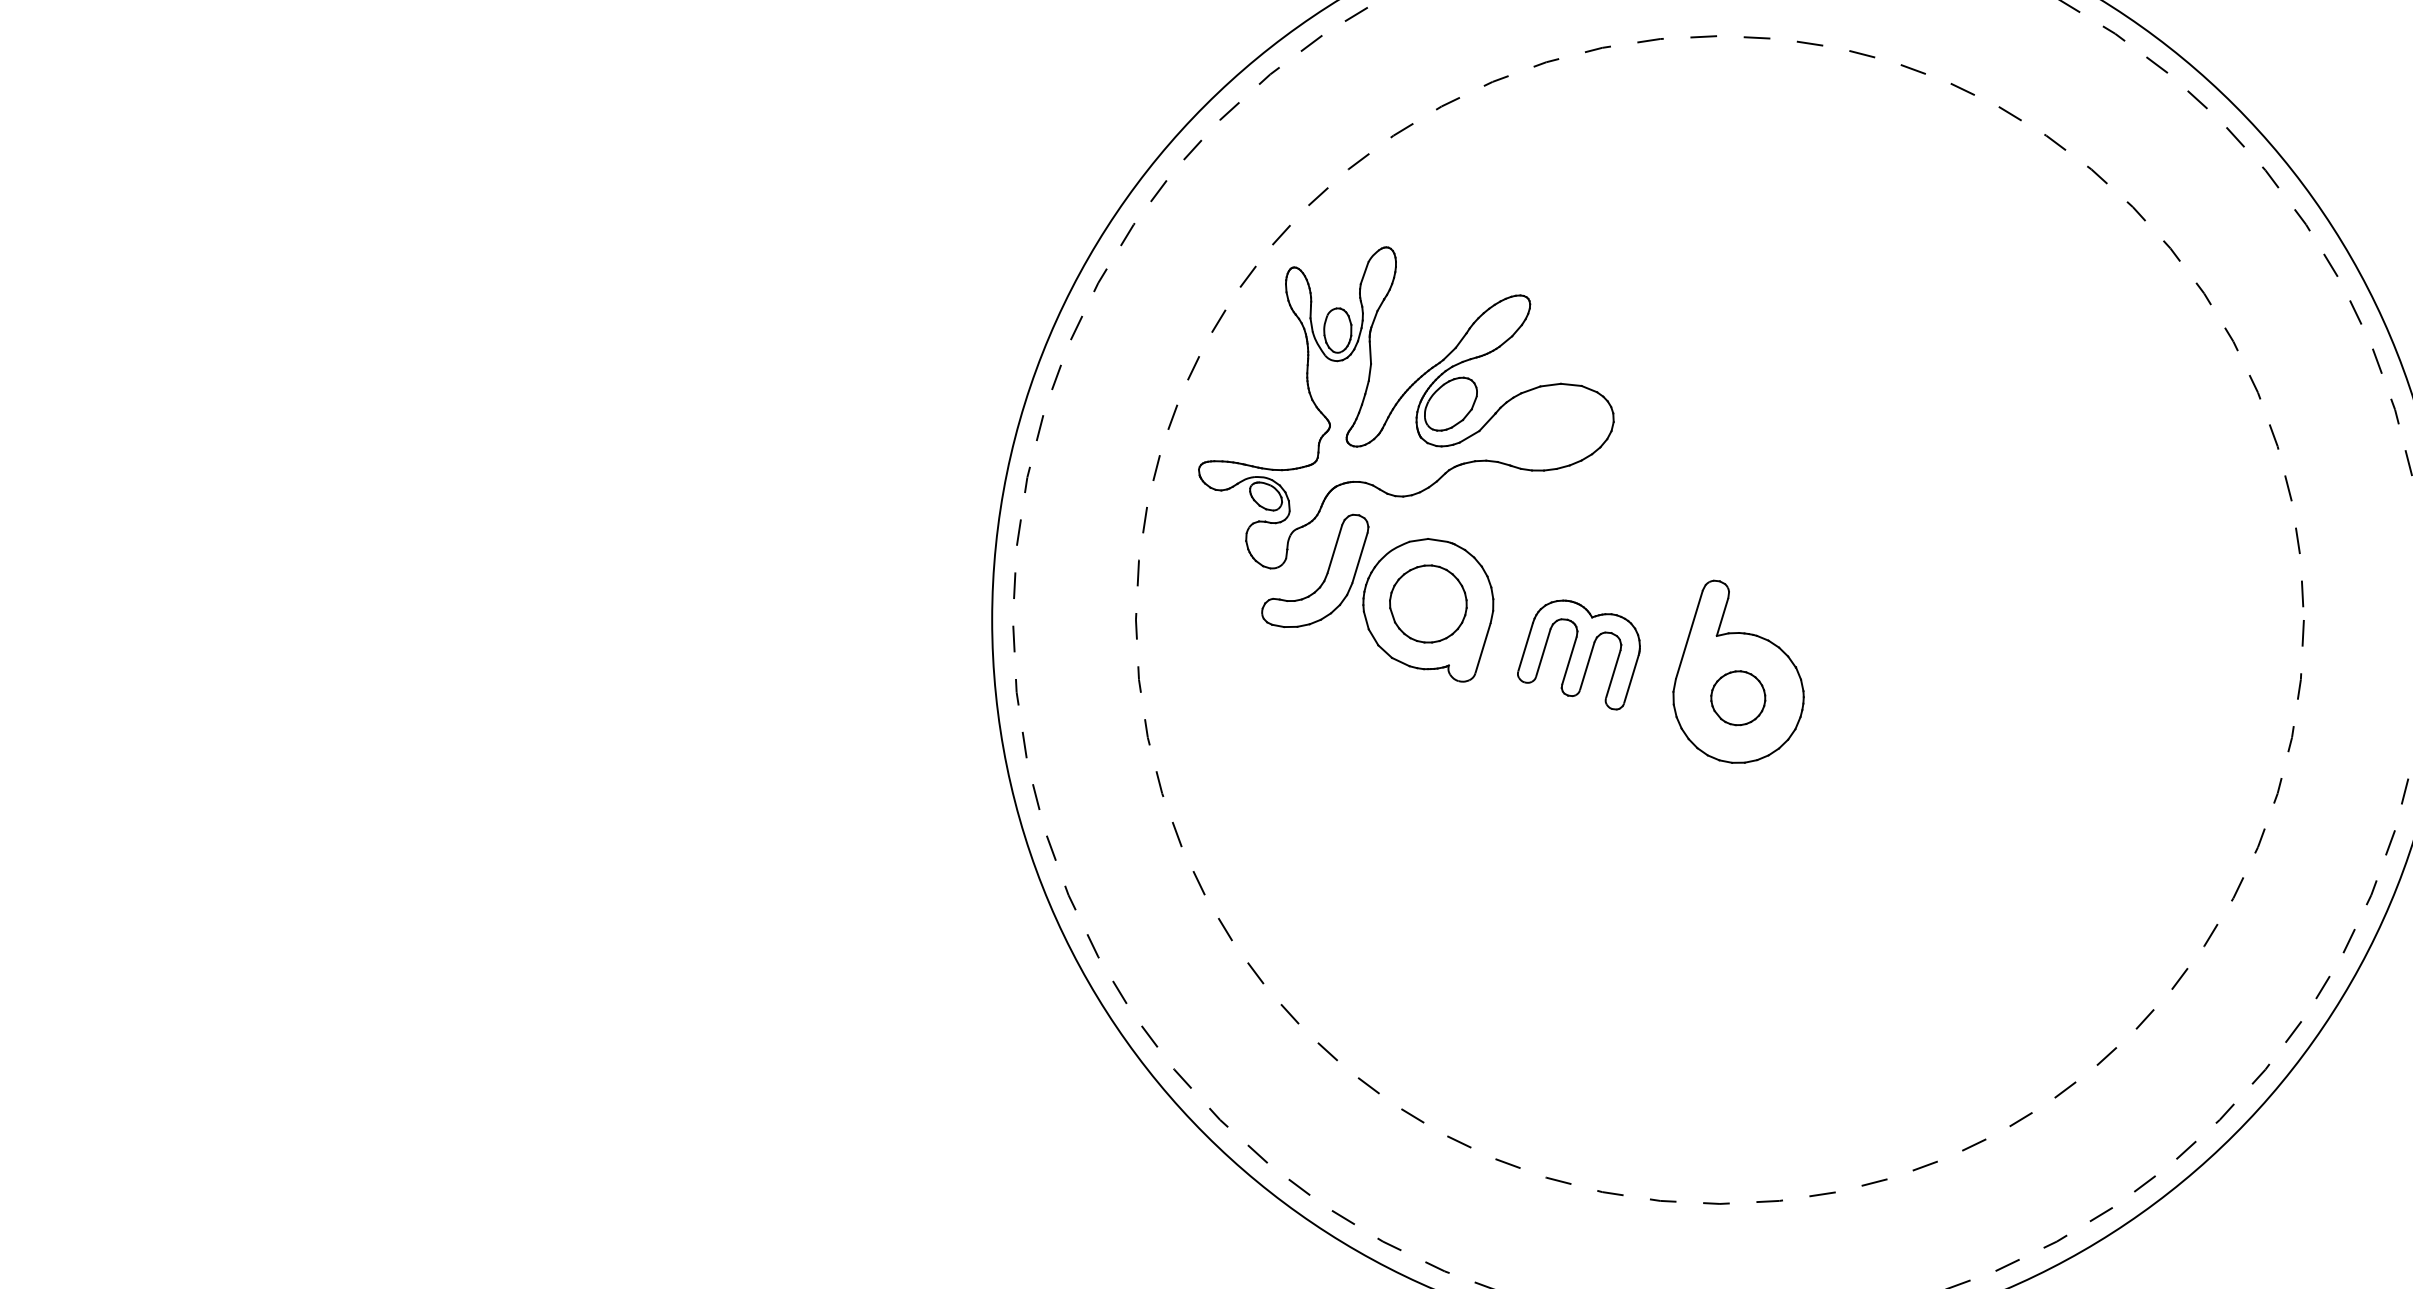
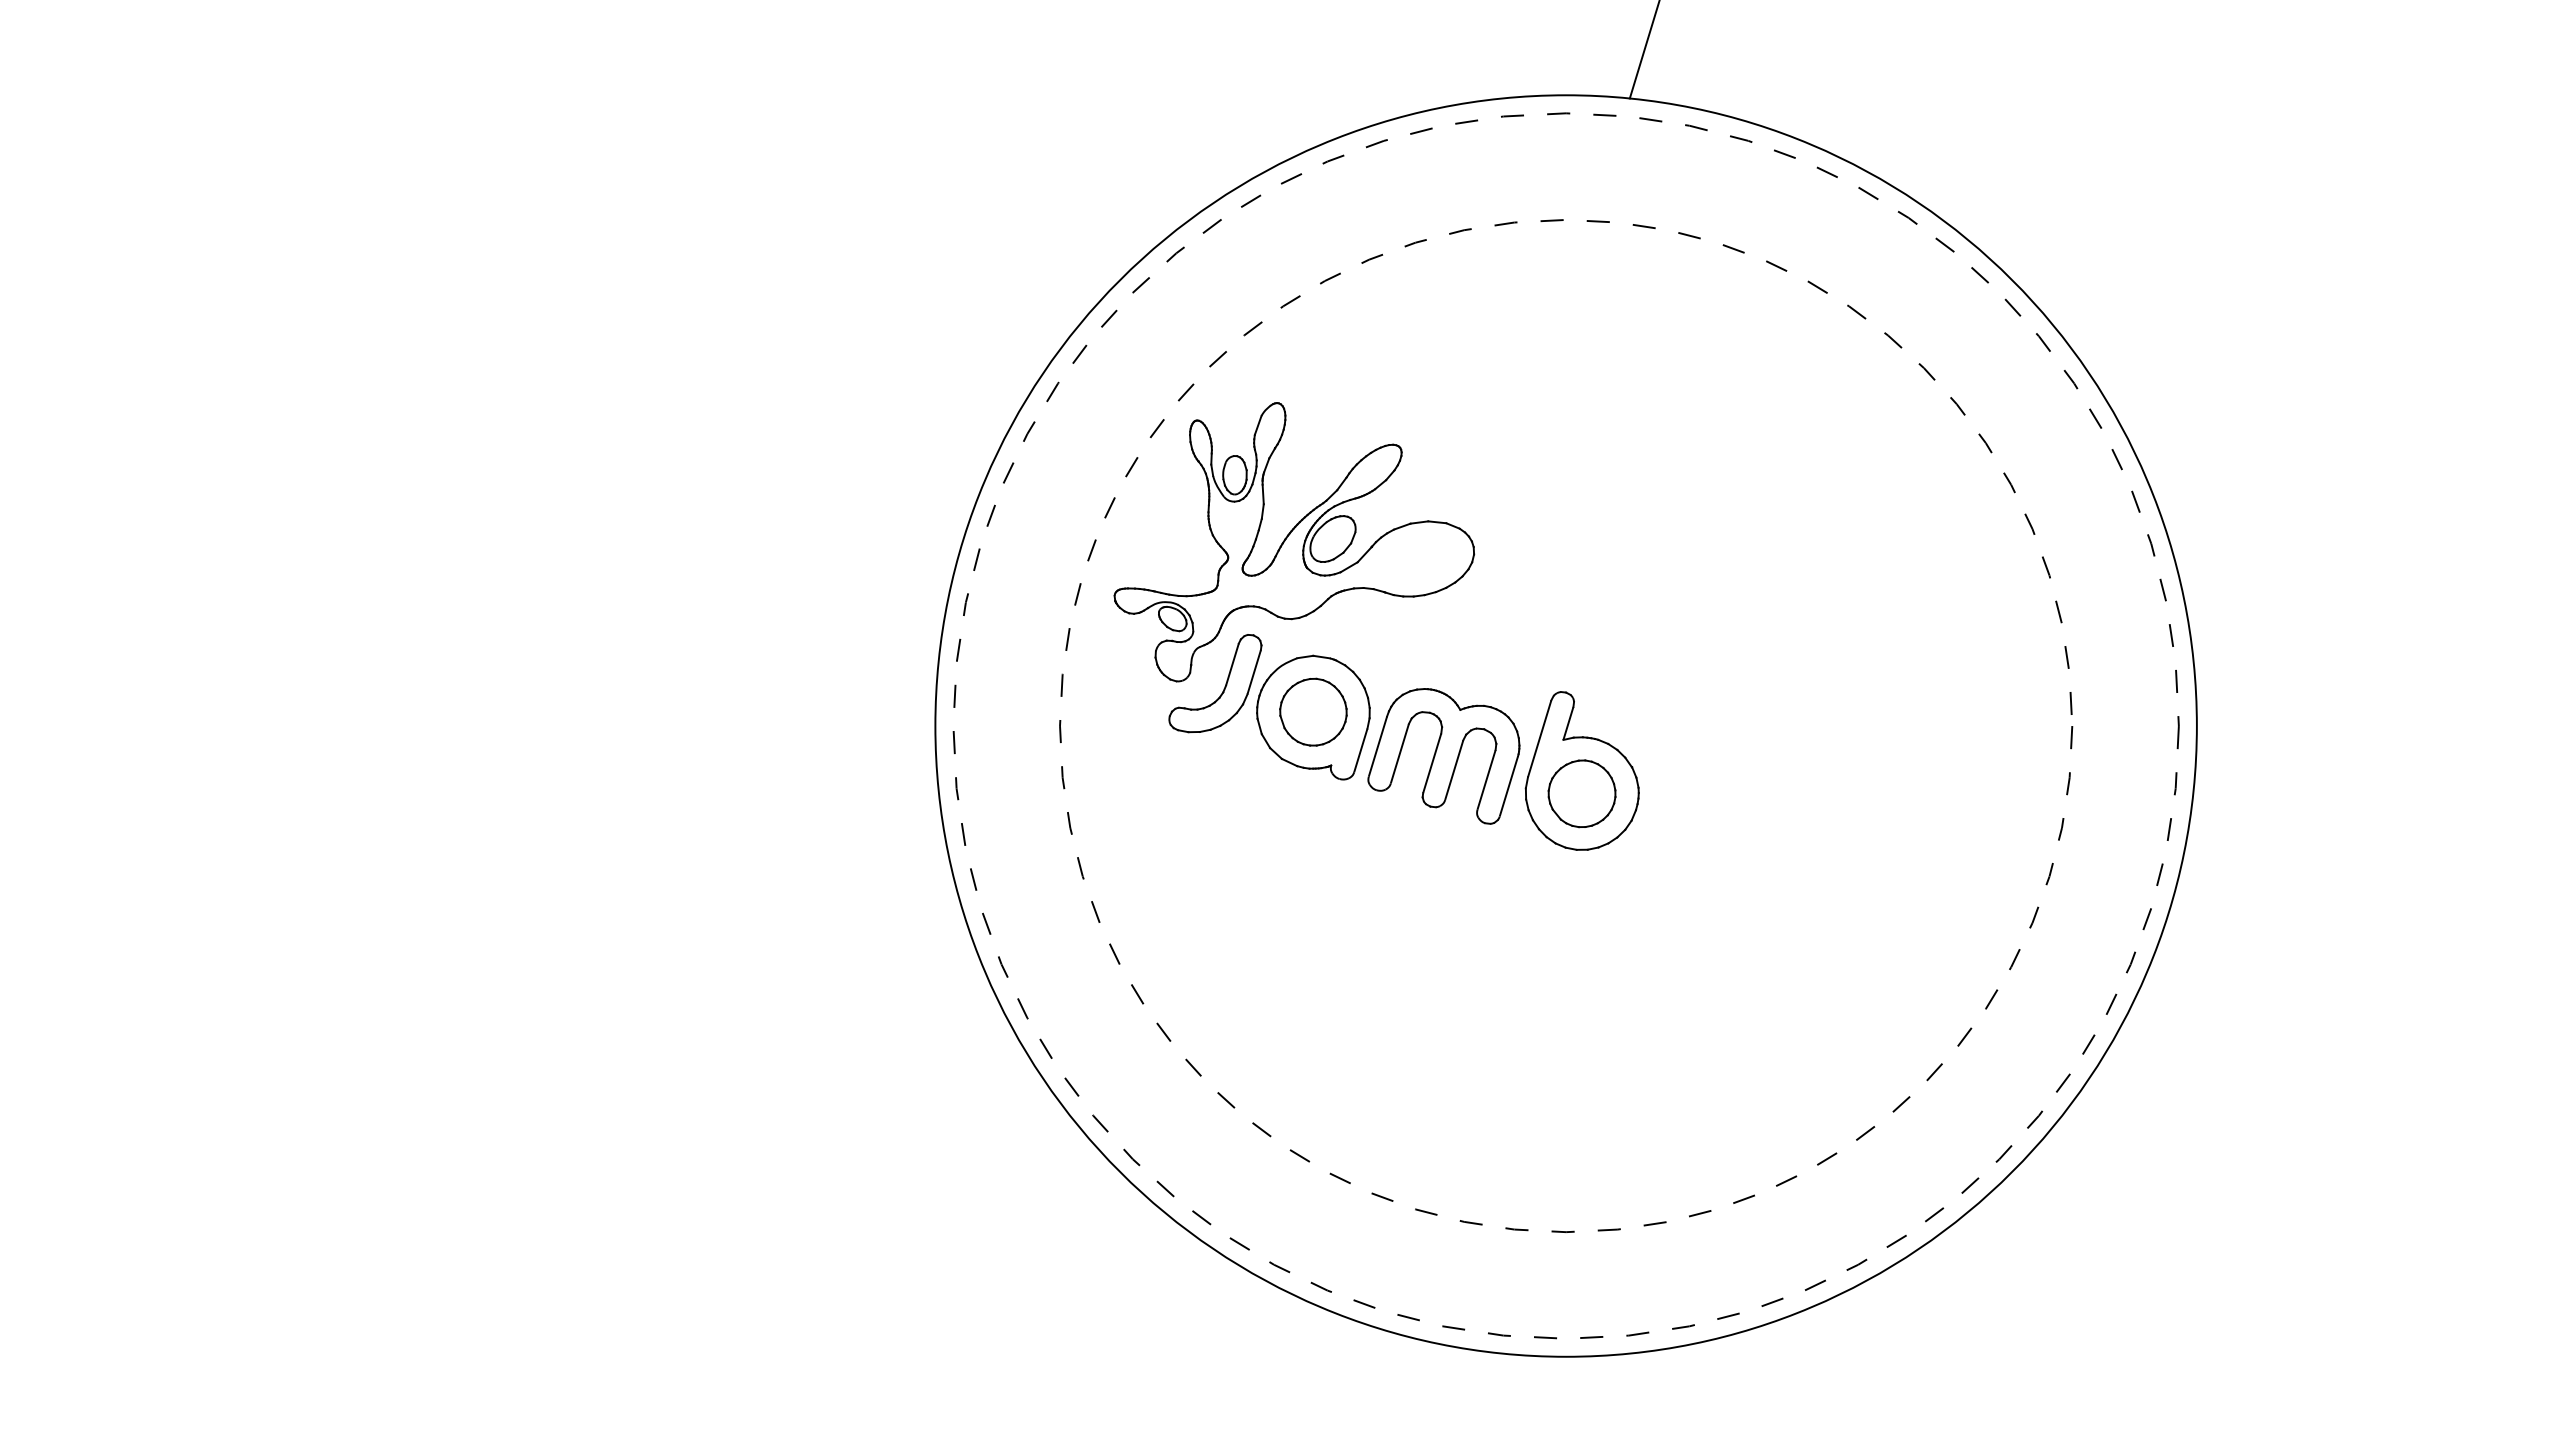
part: (1578, 655) -> (1443, 756), size x1.43
part: (1737, 697) -> (1581, 793), size x1.43

